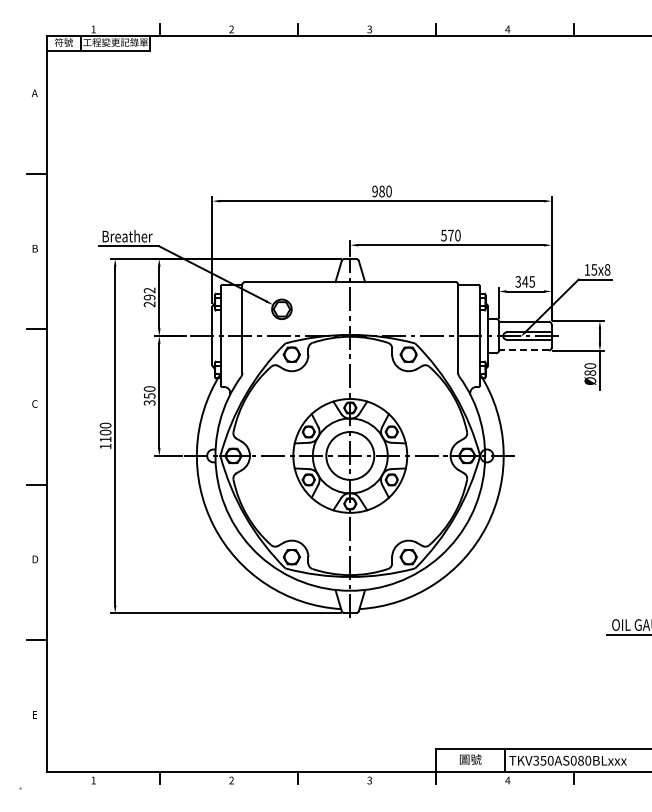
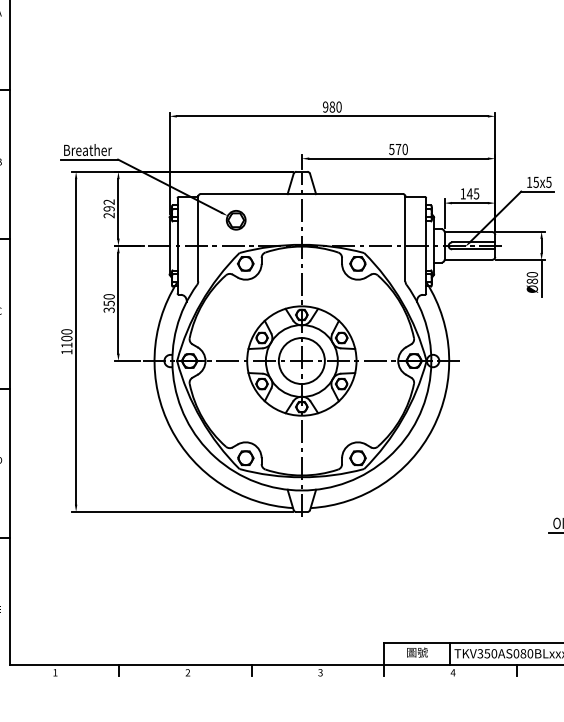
text: (607, 269) -> (548, 181), 15x8 -> 15x5
text: (518, 281) -> (463, 193), 345 -> 145
line: (523, 350) -> (468, 259), dashed -> solid

